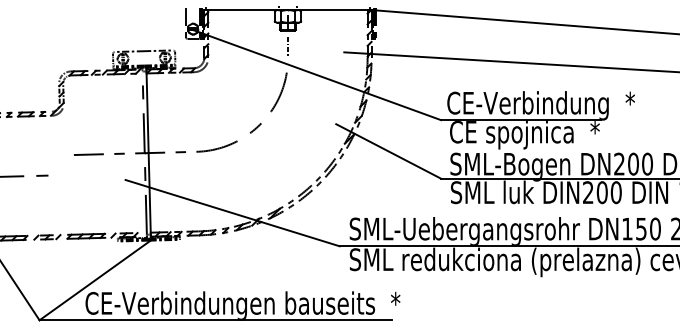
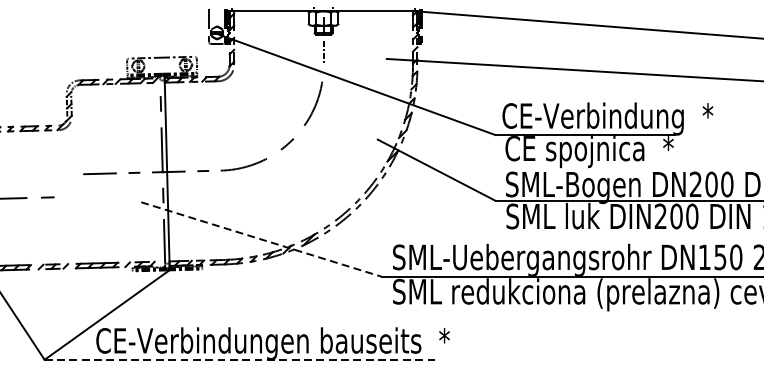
line: (233, 213) -> (262, 239), solid -> dashed
line: (216, 320) -> (243, 360), solid -> dashed

